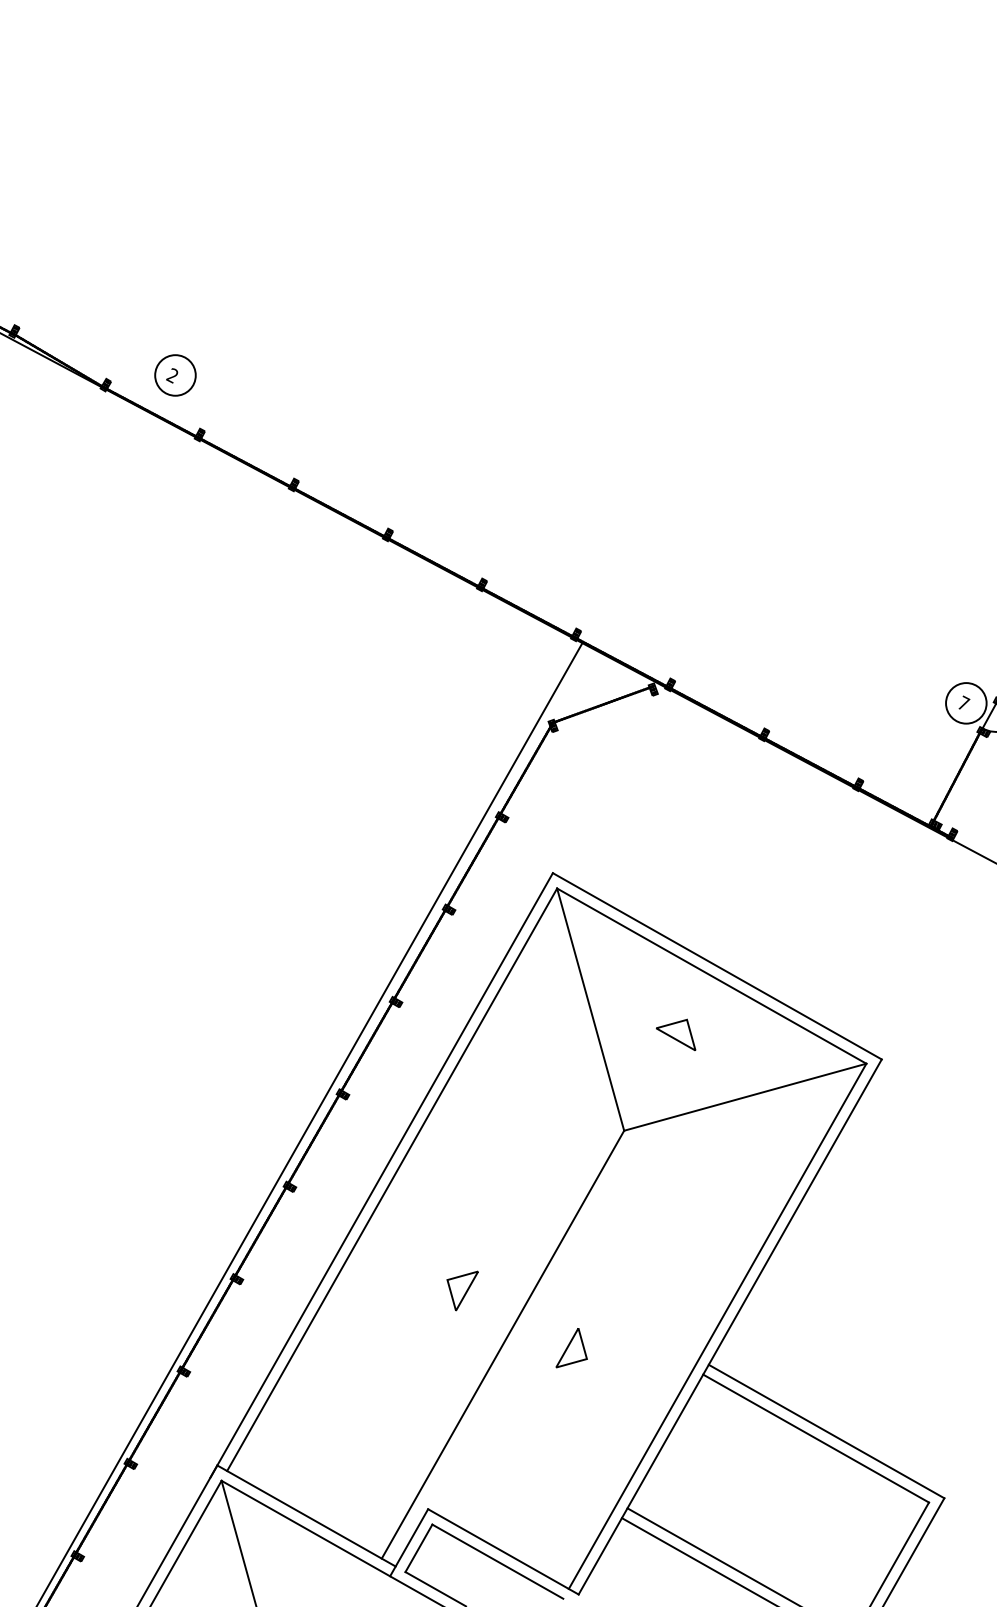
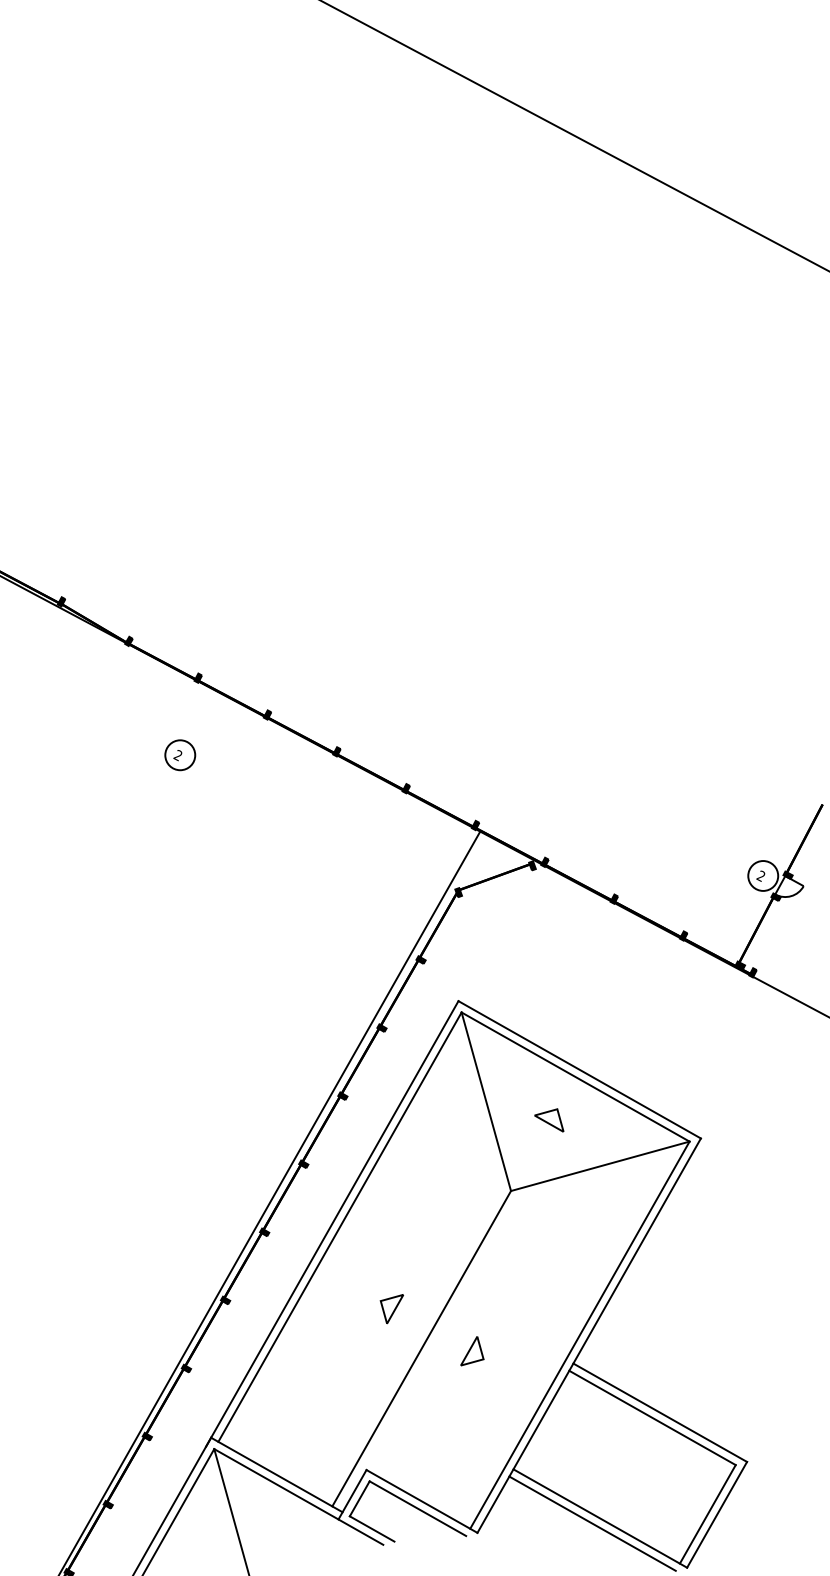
part: (175, 375) -> (180, 755), moved
text: (963, 702) -> (761, 875), 7 -> 2

